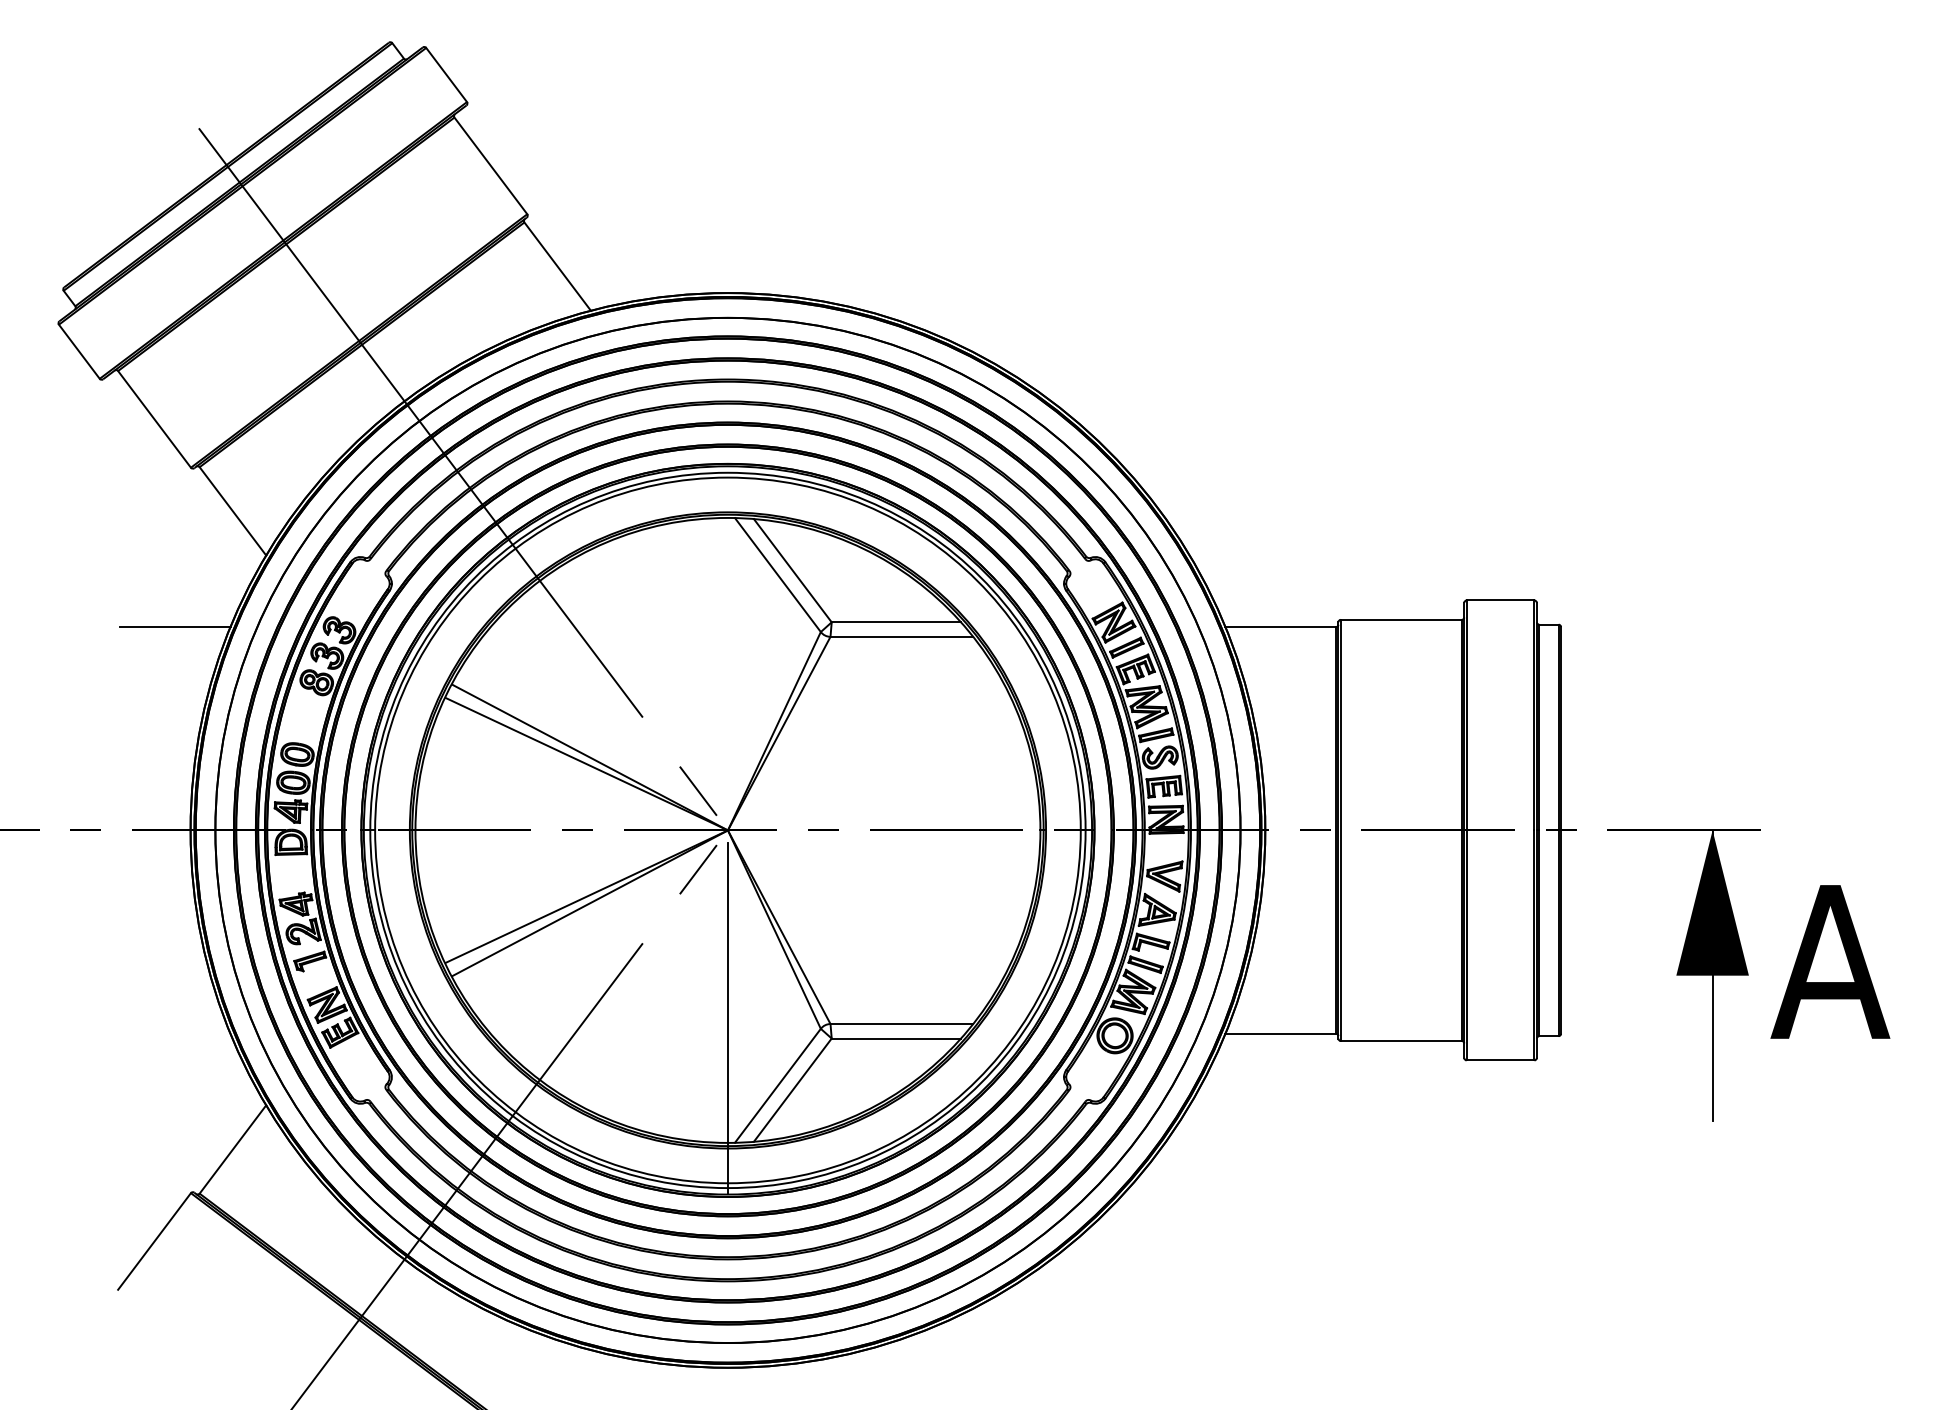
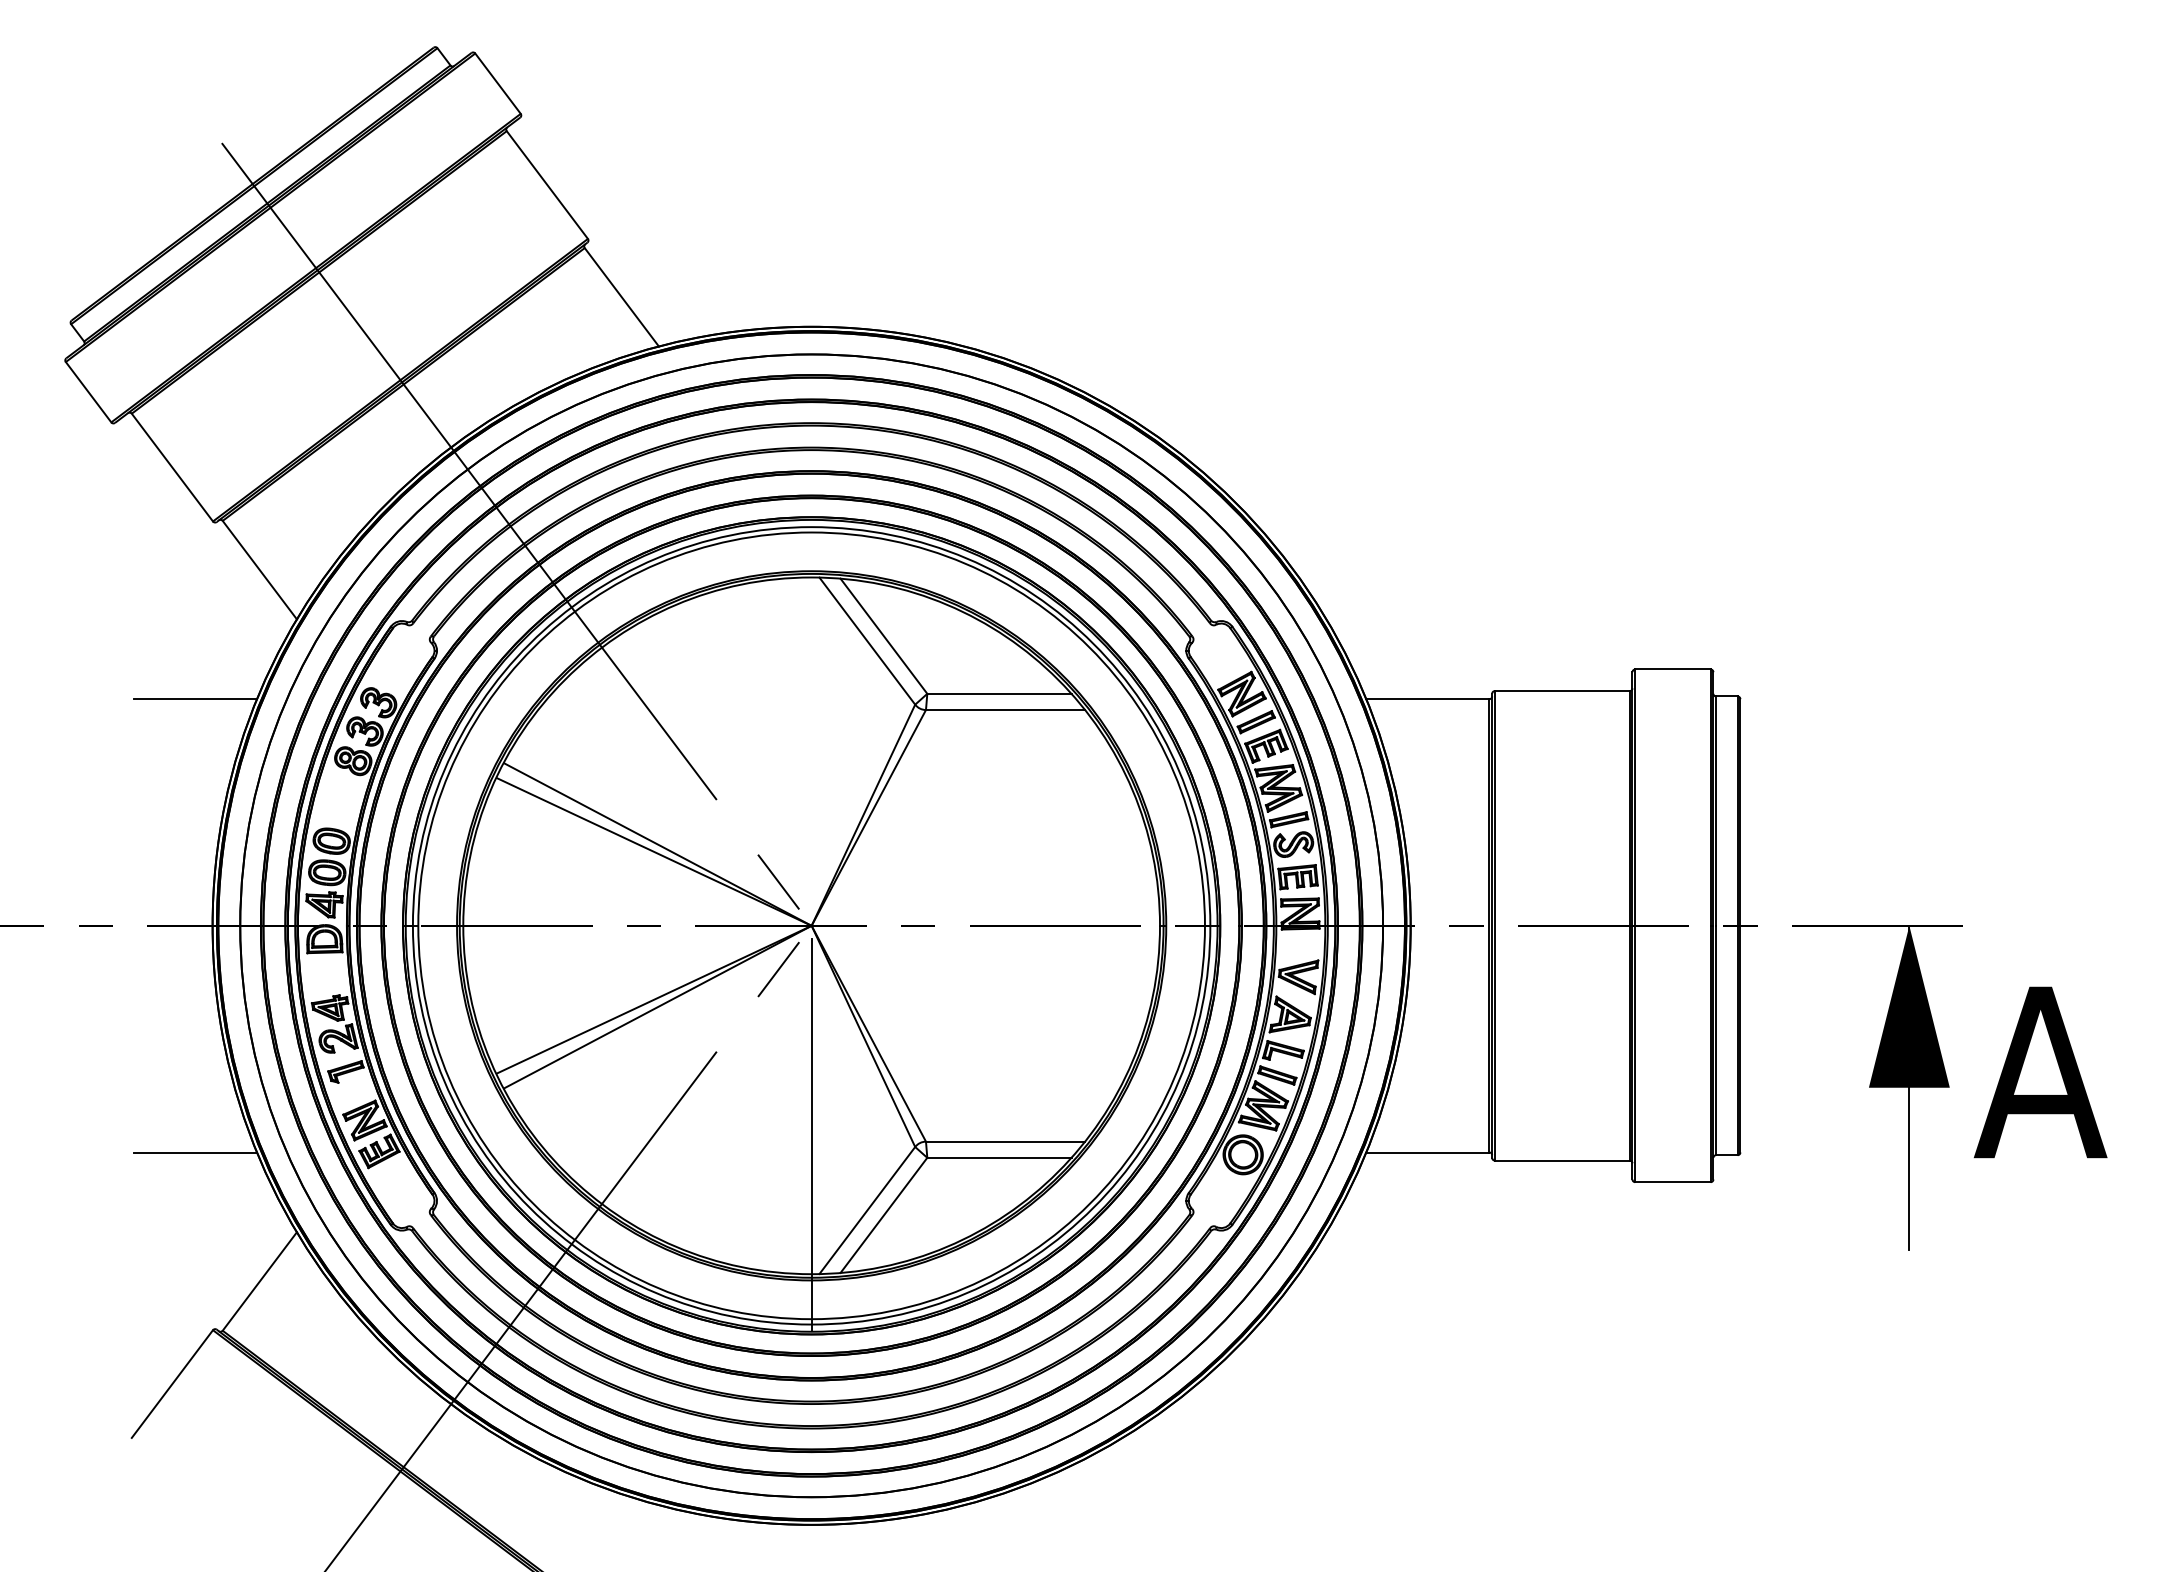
line: (174, 1033) -> (194, 1152), added

